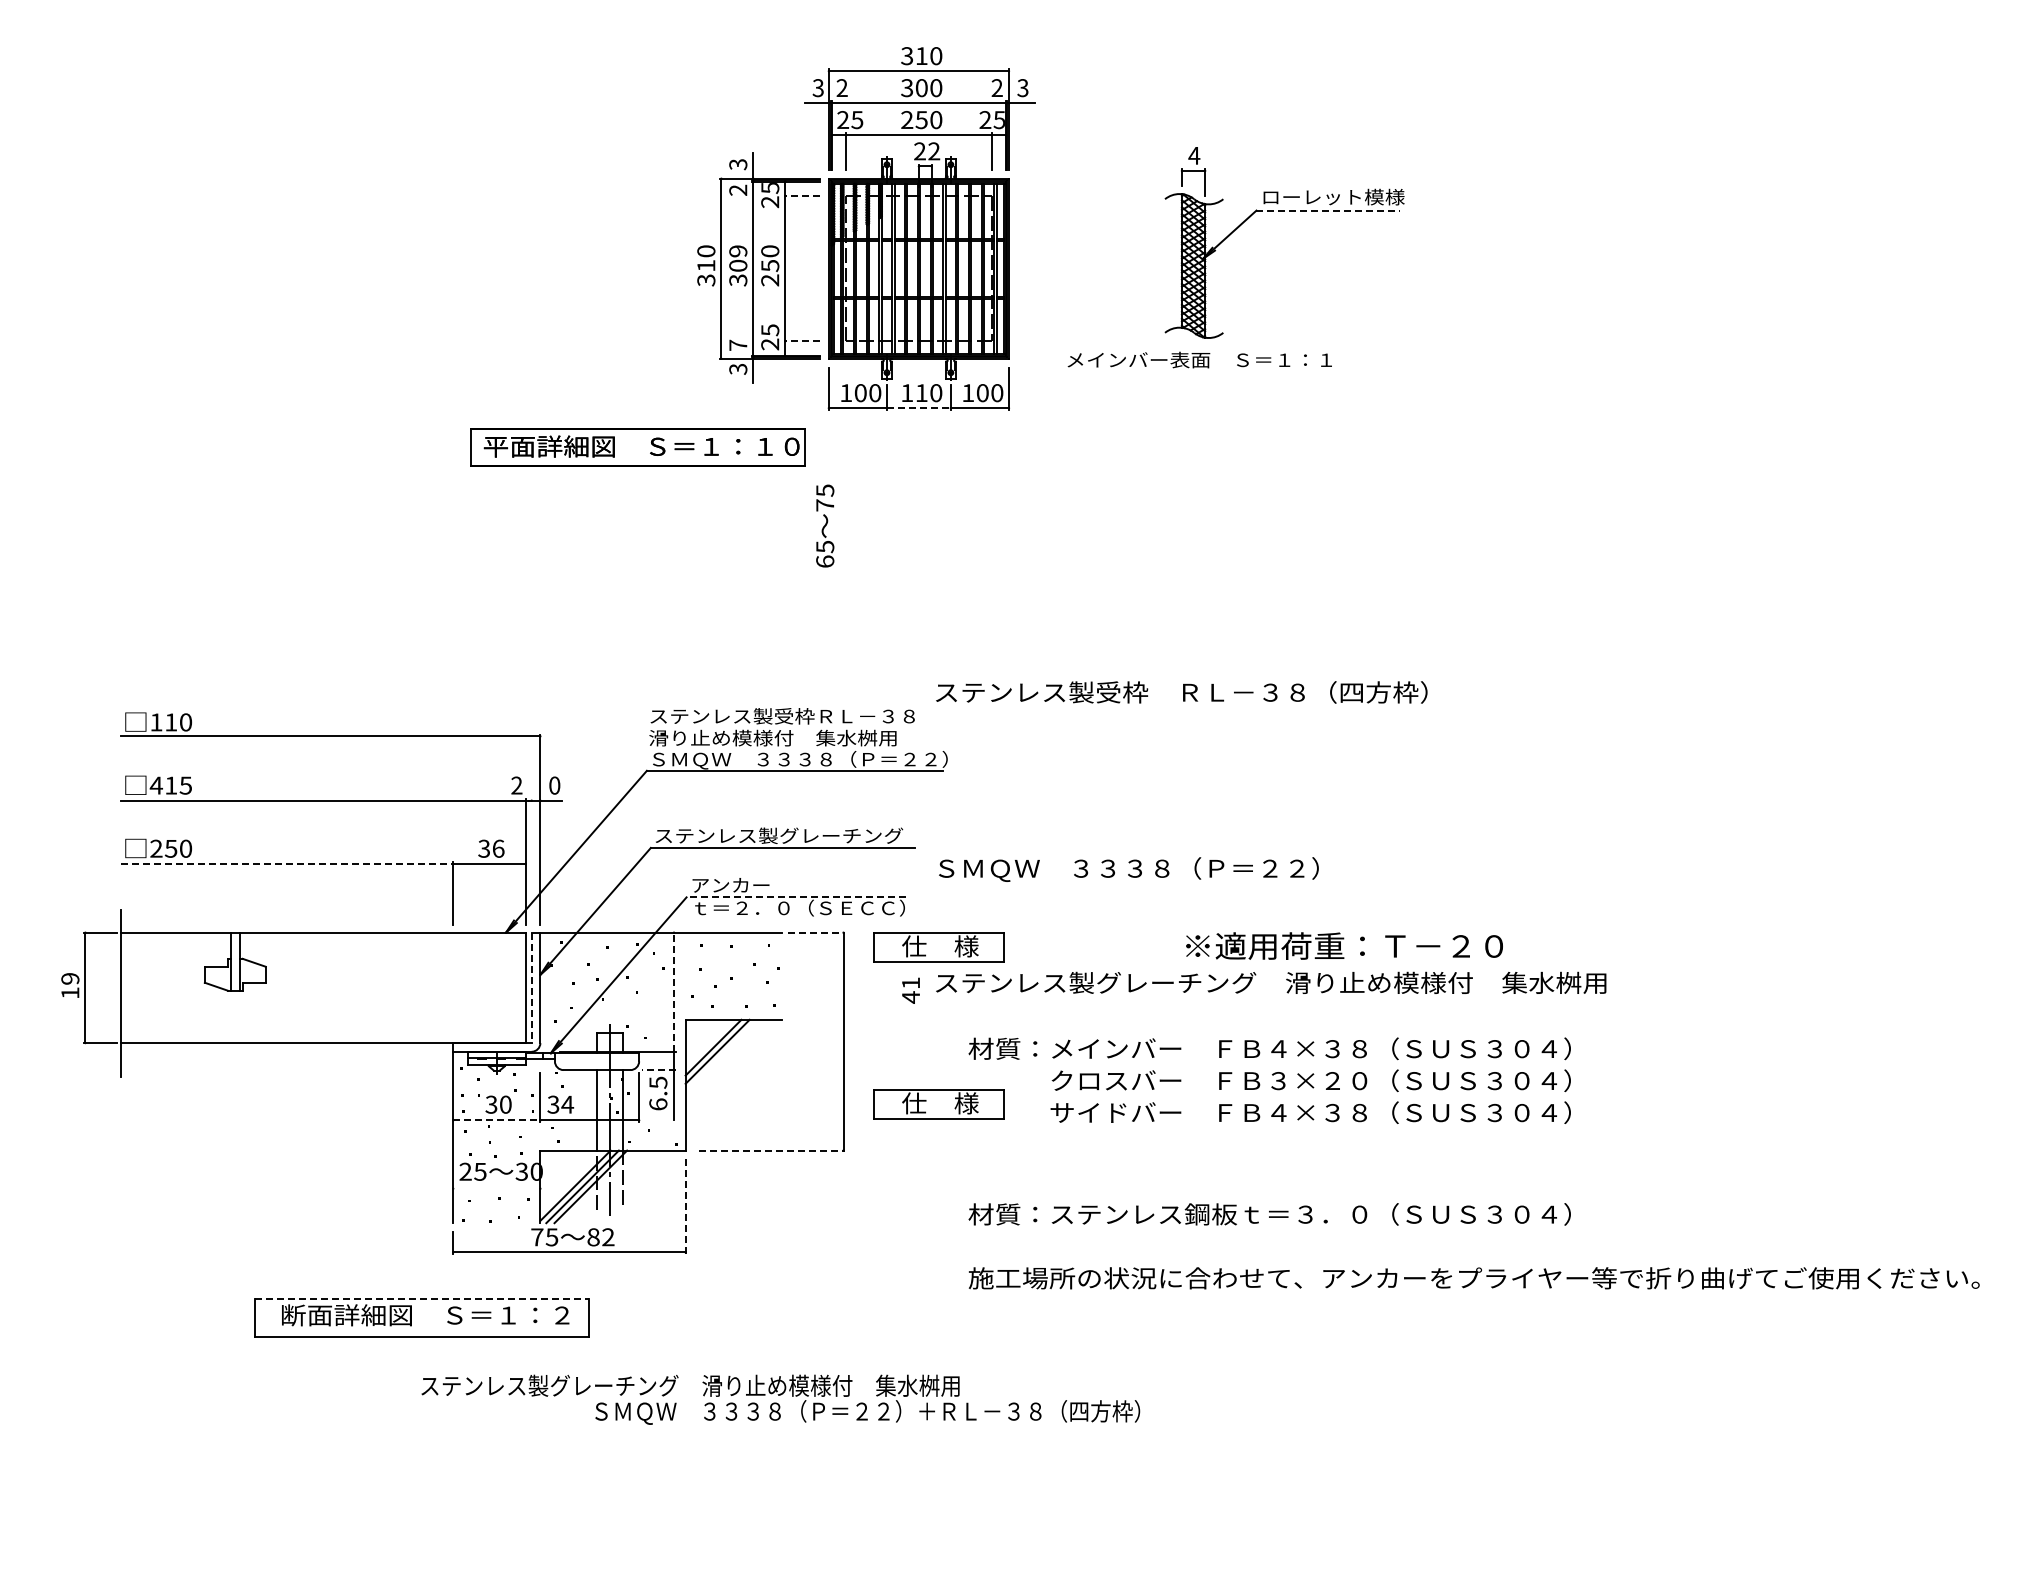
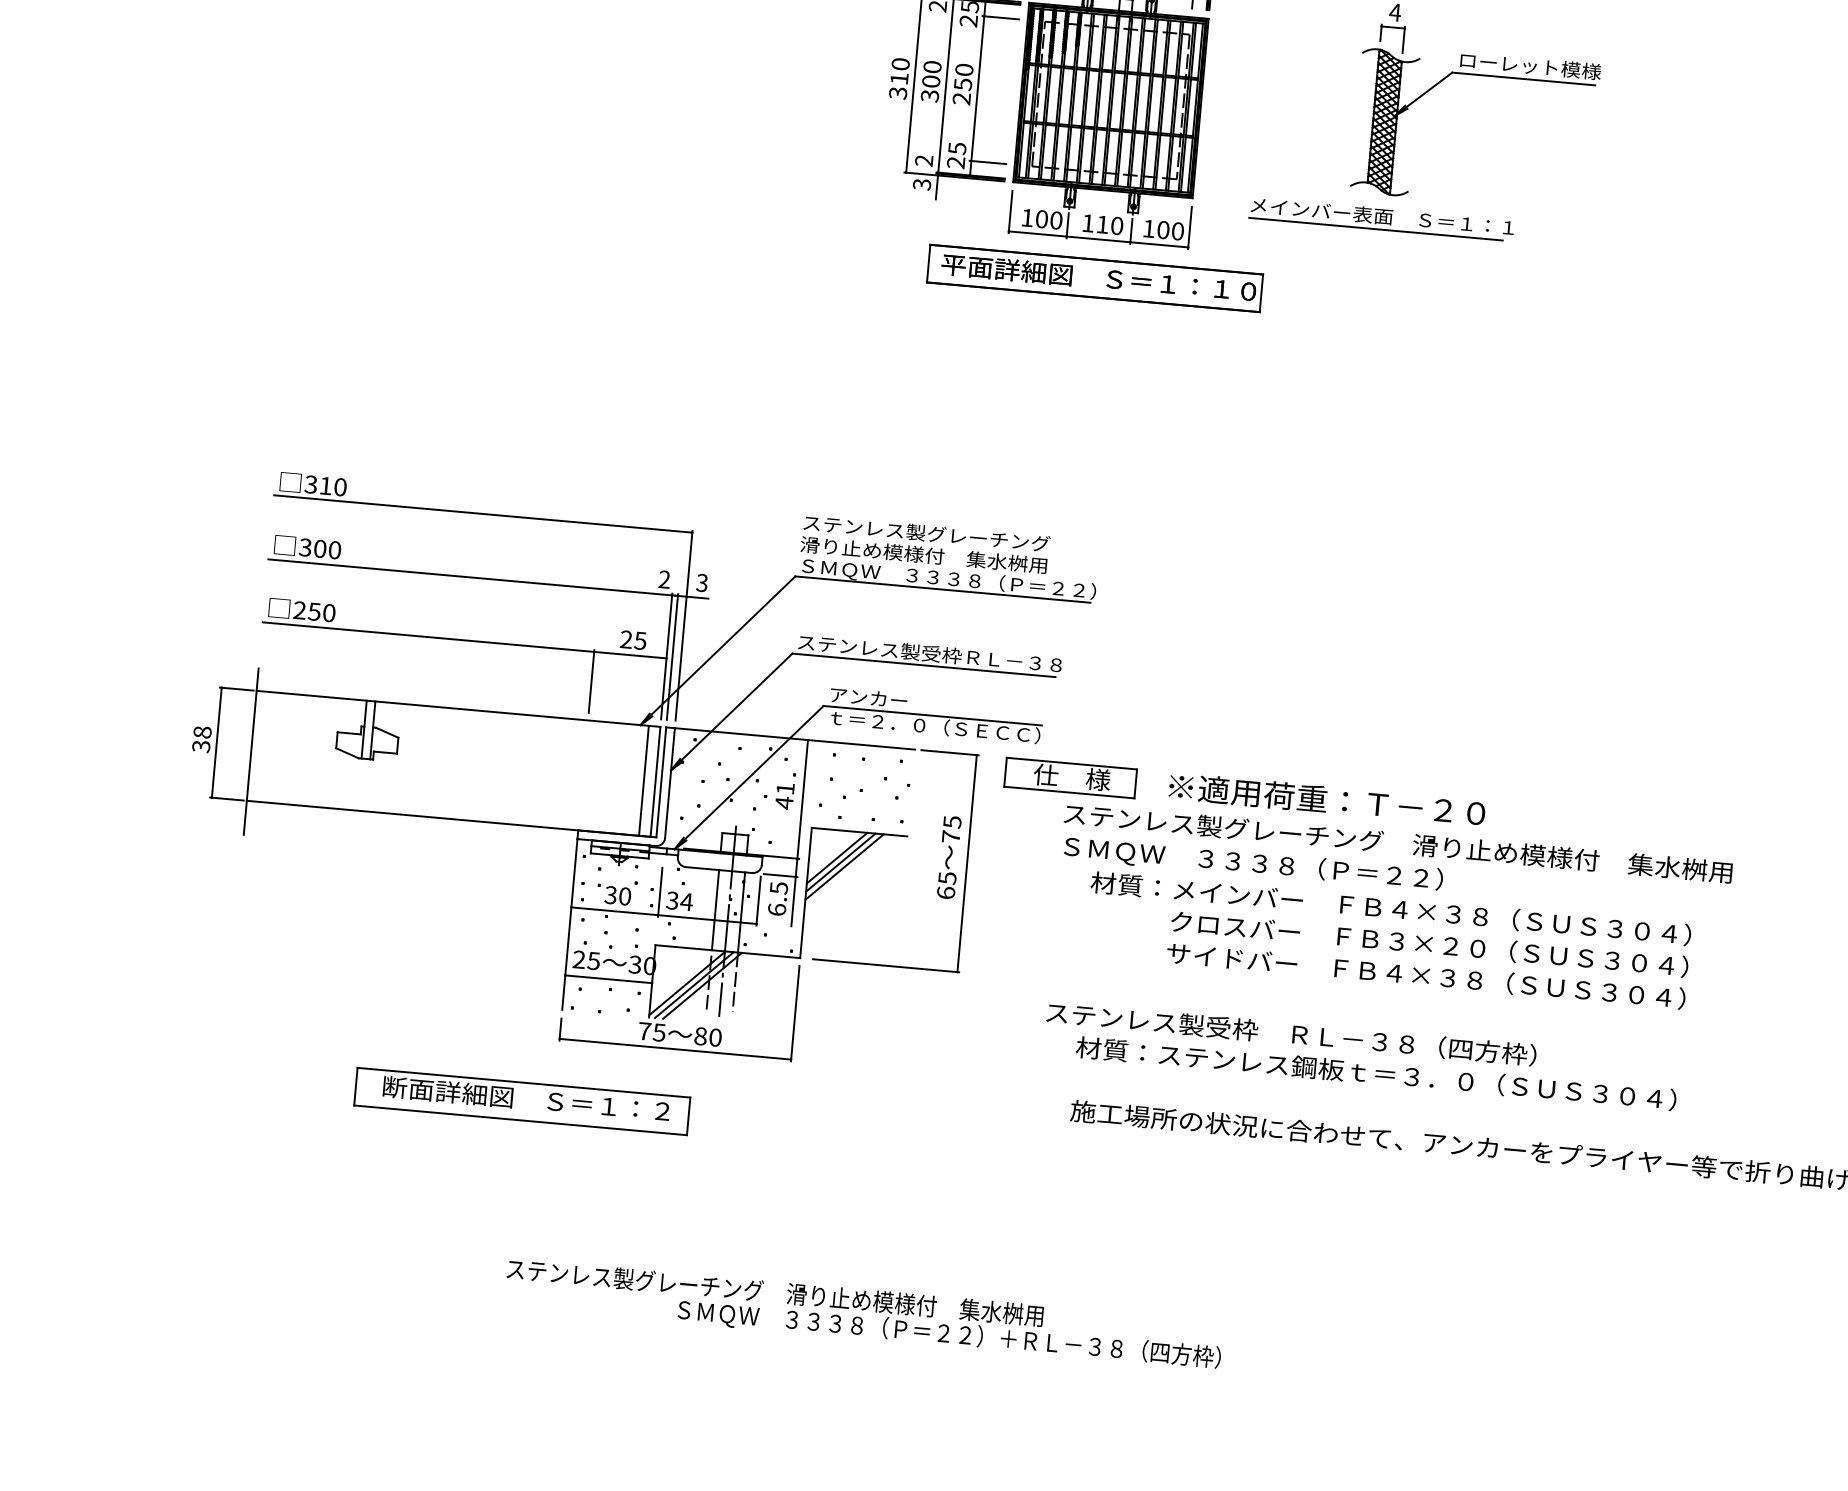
line: (801, 196) -> (1000, 18), dashed -> solid
line: (1328, 210) -> (1524, 78), dashed -> solid
text: (738, 251) -> (932, 67), 309 -> 300
line: (801, 341) -> (987, 162), dashed -> solid
text: (738, 344) -> (924, 159), 7 -> 2
line: (1194, 373) -> (1376, 229), added
line: (918, 408) -> (1098, 239), dashed -> solid
part: (637, 447) -> (1094, 278), moved
text: (825, 525) -> (949, 856), moved
text: (1181, 692) -> (1291, 1034), moved
text: (844, 716) -> (997, 539), ステンレス製受枠ＲＬ－３８ -> ステンレス製グレーチング
text: (156, 722) -> (311, 484), 110 -> 310
text: (170, 785) -> (319, 548), 415 -> 300
text: (554, 785) -> (702, 582), 0 -> 3
text: (850, 835) -> (992, 658), ステンレス製グレーチング -> ステンレス製受枠ＲＬ－３８
text: (491, 848) -> (633, 639), 36 -> 25
line: (531, 861) -> (672, 656), added
line: (287, 863) -> (429, 636), dashed -> solid
text: (1128, 869) -> (1253, 863), moved
line: (796, 897) -> (933, 715), dashed -> solid
line: (816, 932) -> (949, 752), dashed -> solid
text: (1344, 945) -> (1327, 799), moved
text: (70, 986) -> (202, 740), 19 -> 38
line: (514, 987) -> (644, 780), added
line: (531, 988) -> (661, 782), dashed -> solid
text: (910, 990) -> (784, 796), moved
line: (674, 992) -> (803, 799), dashed -> solid
line: (721, 1055) -> (844, 866), added
line: (658, 1070) -> (780, 875), dashed -> solid
part: (938, 1104) -> (1056, 934), removed
line: (496, 1120) -> (614, 911), dashed -> solid
line: (772, 1150) -> (886, 965), dashed -> solid
line: (496, 1188) -> (608, 979), added
line: (685, 1206) -> (795, 1013), dashed -> solid
text: (608, 1237) -> (715, 1037), 82 -> 80
line: (422, 1299) -> (524, 1083), dashed -> solid
text: (780, 1399) -> (863, 1314), moved

